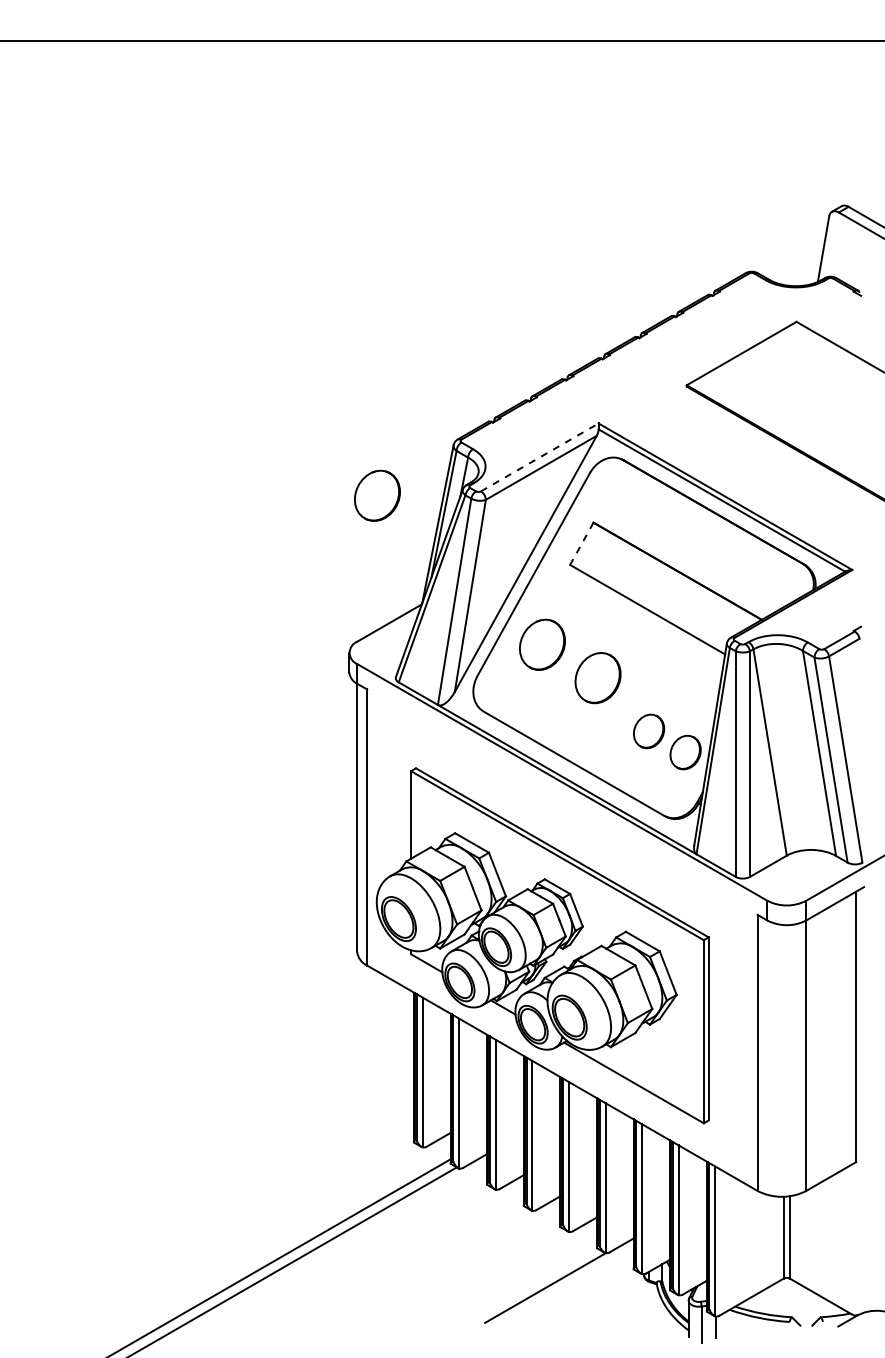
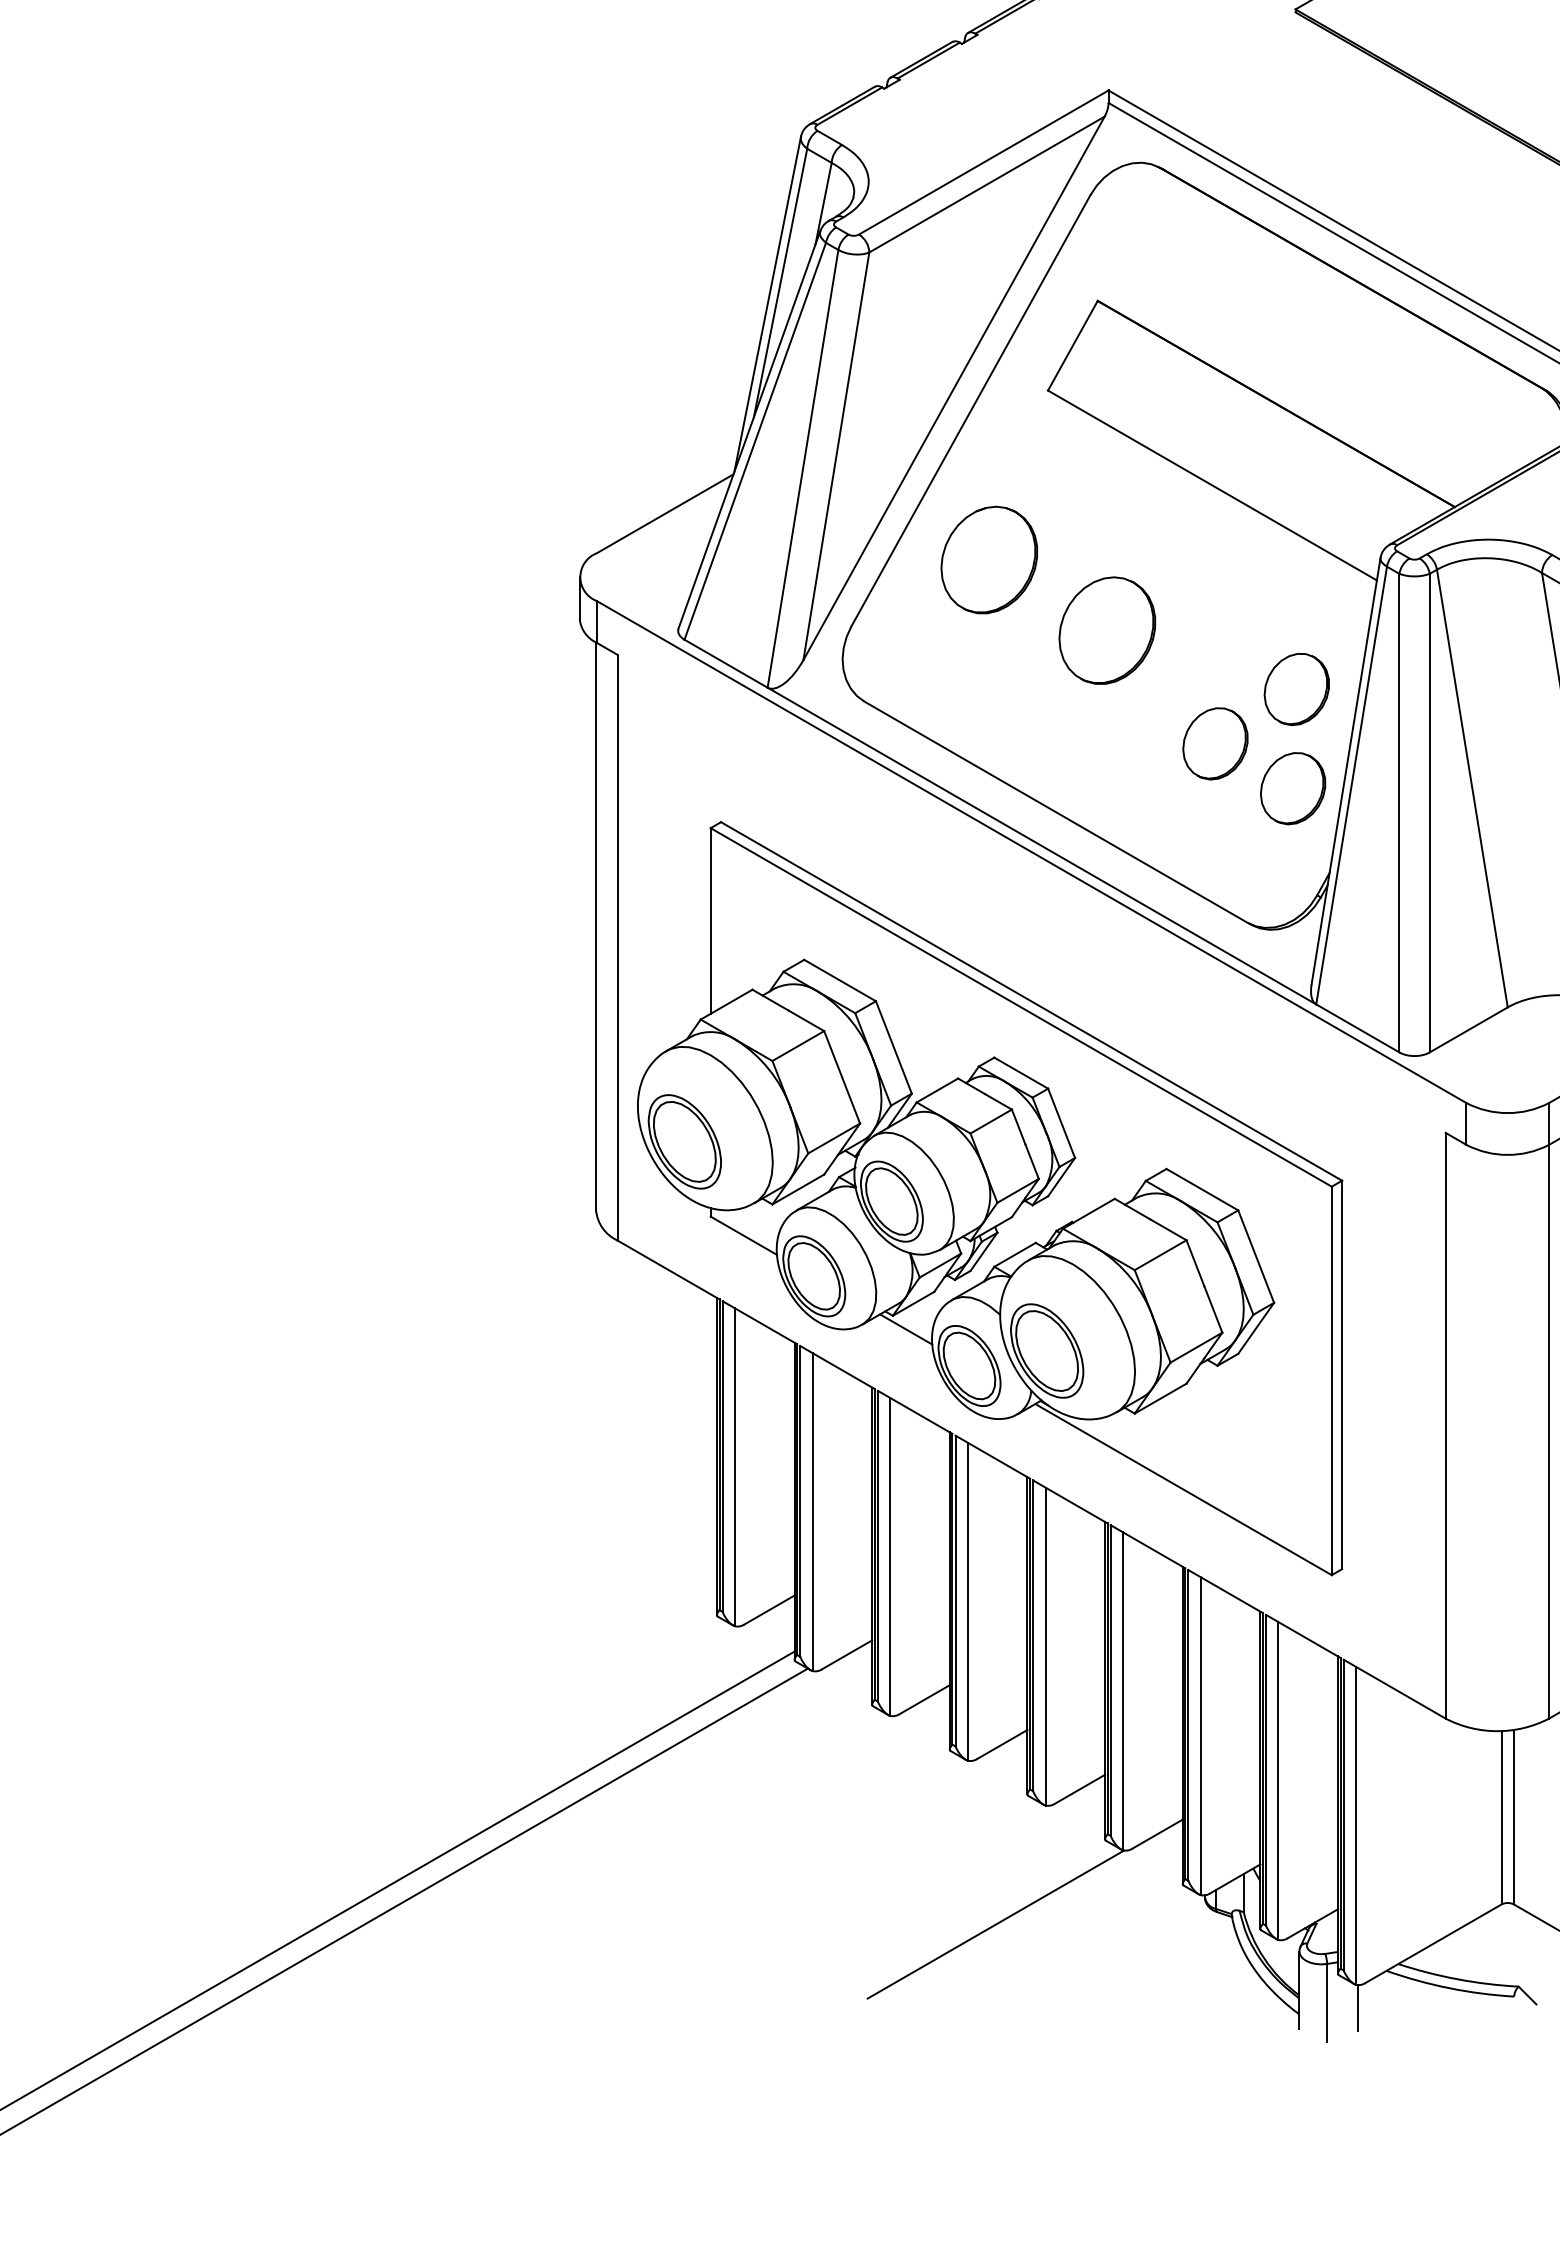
line: (539, 457) -> (983, 162), dashed -> solid
part: (377, 495) -> (639, 243), removed
line: (581, 544) -> (1072, 347), dashed -> solid
part: (687, 705) -> (1297, 688), added

